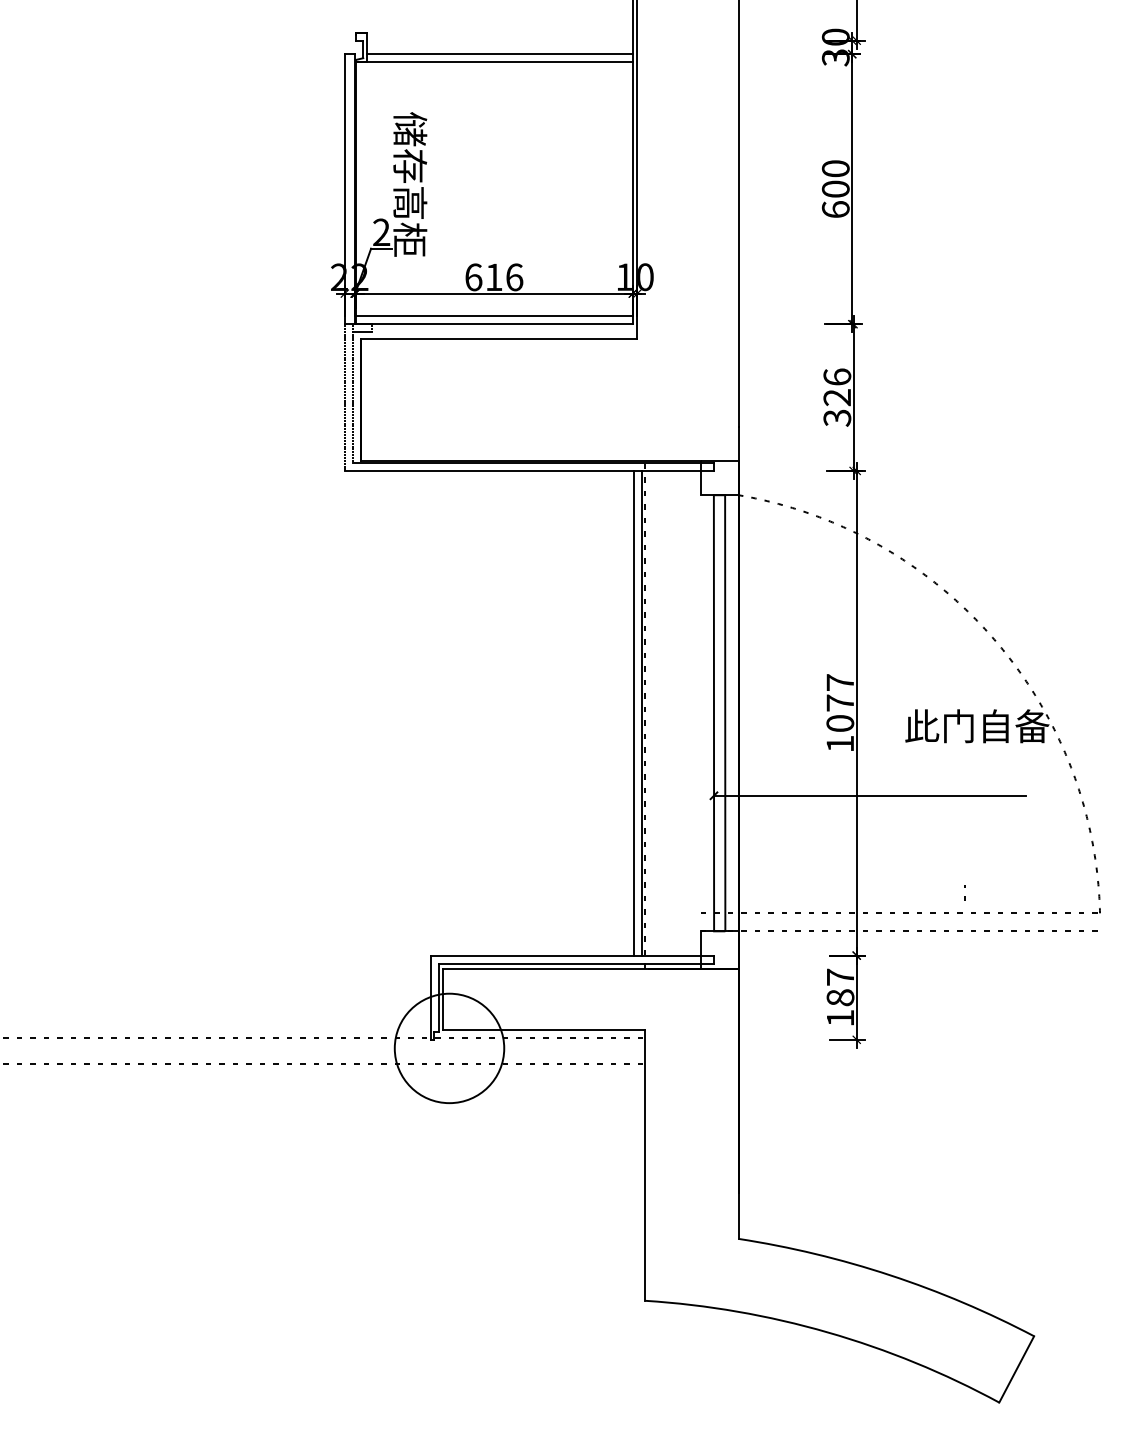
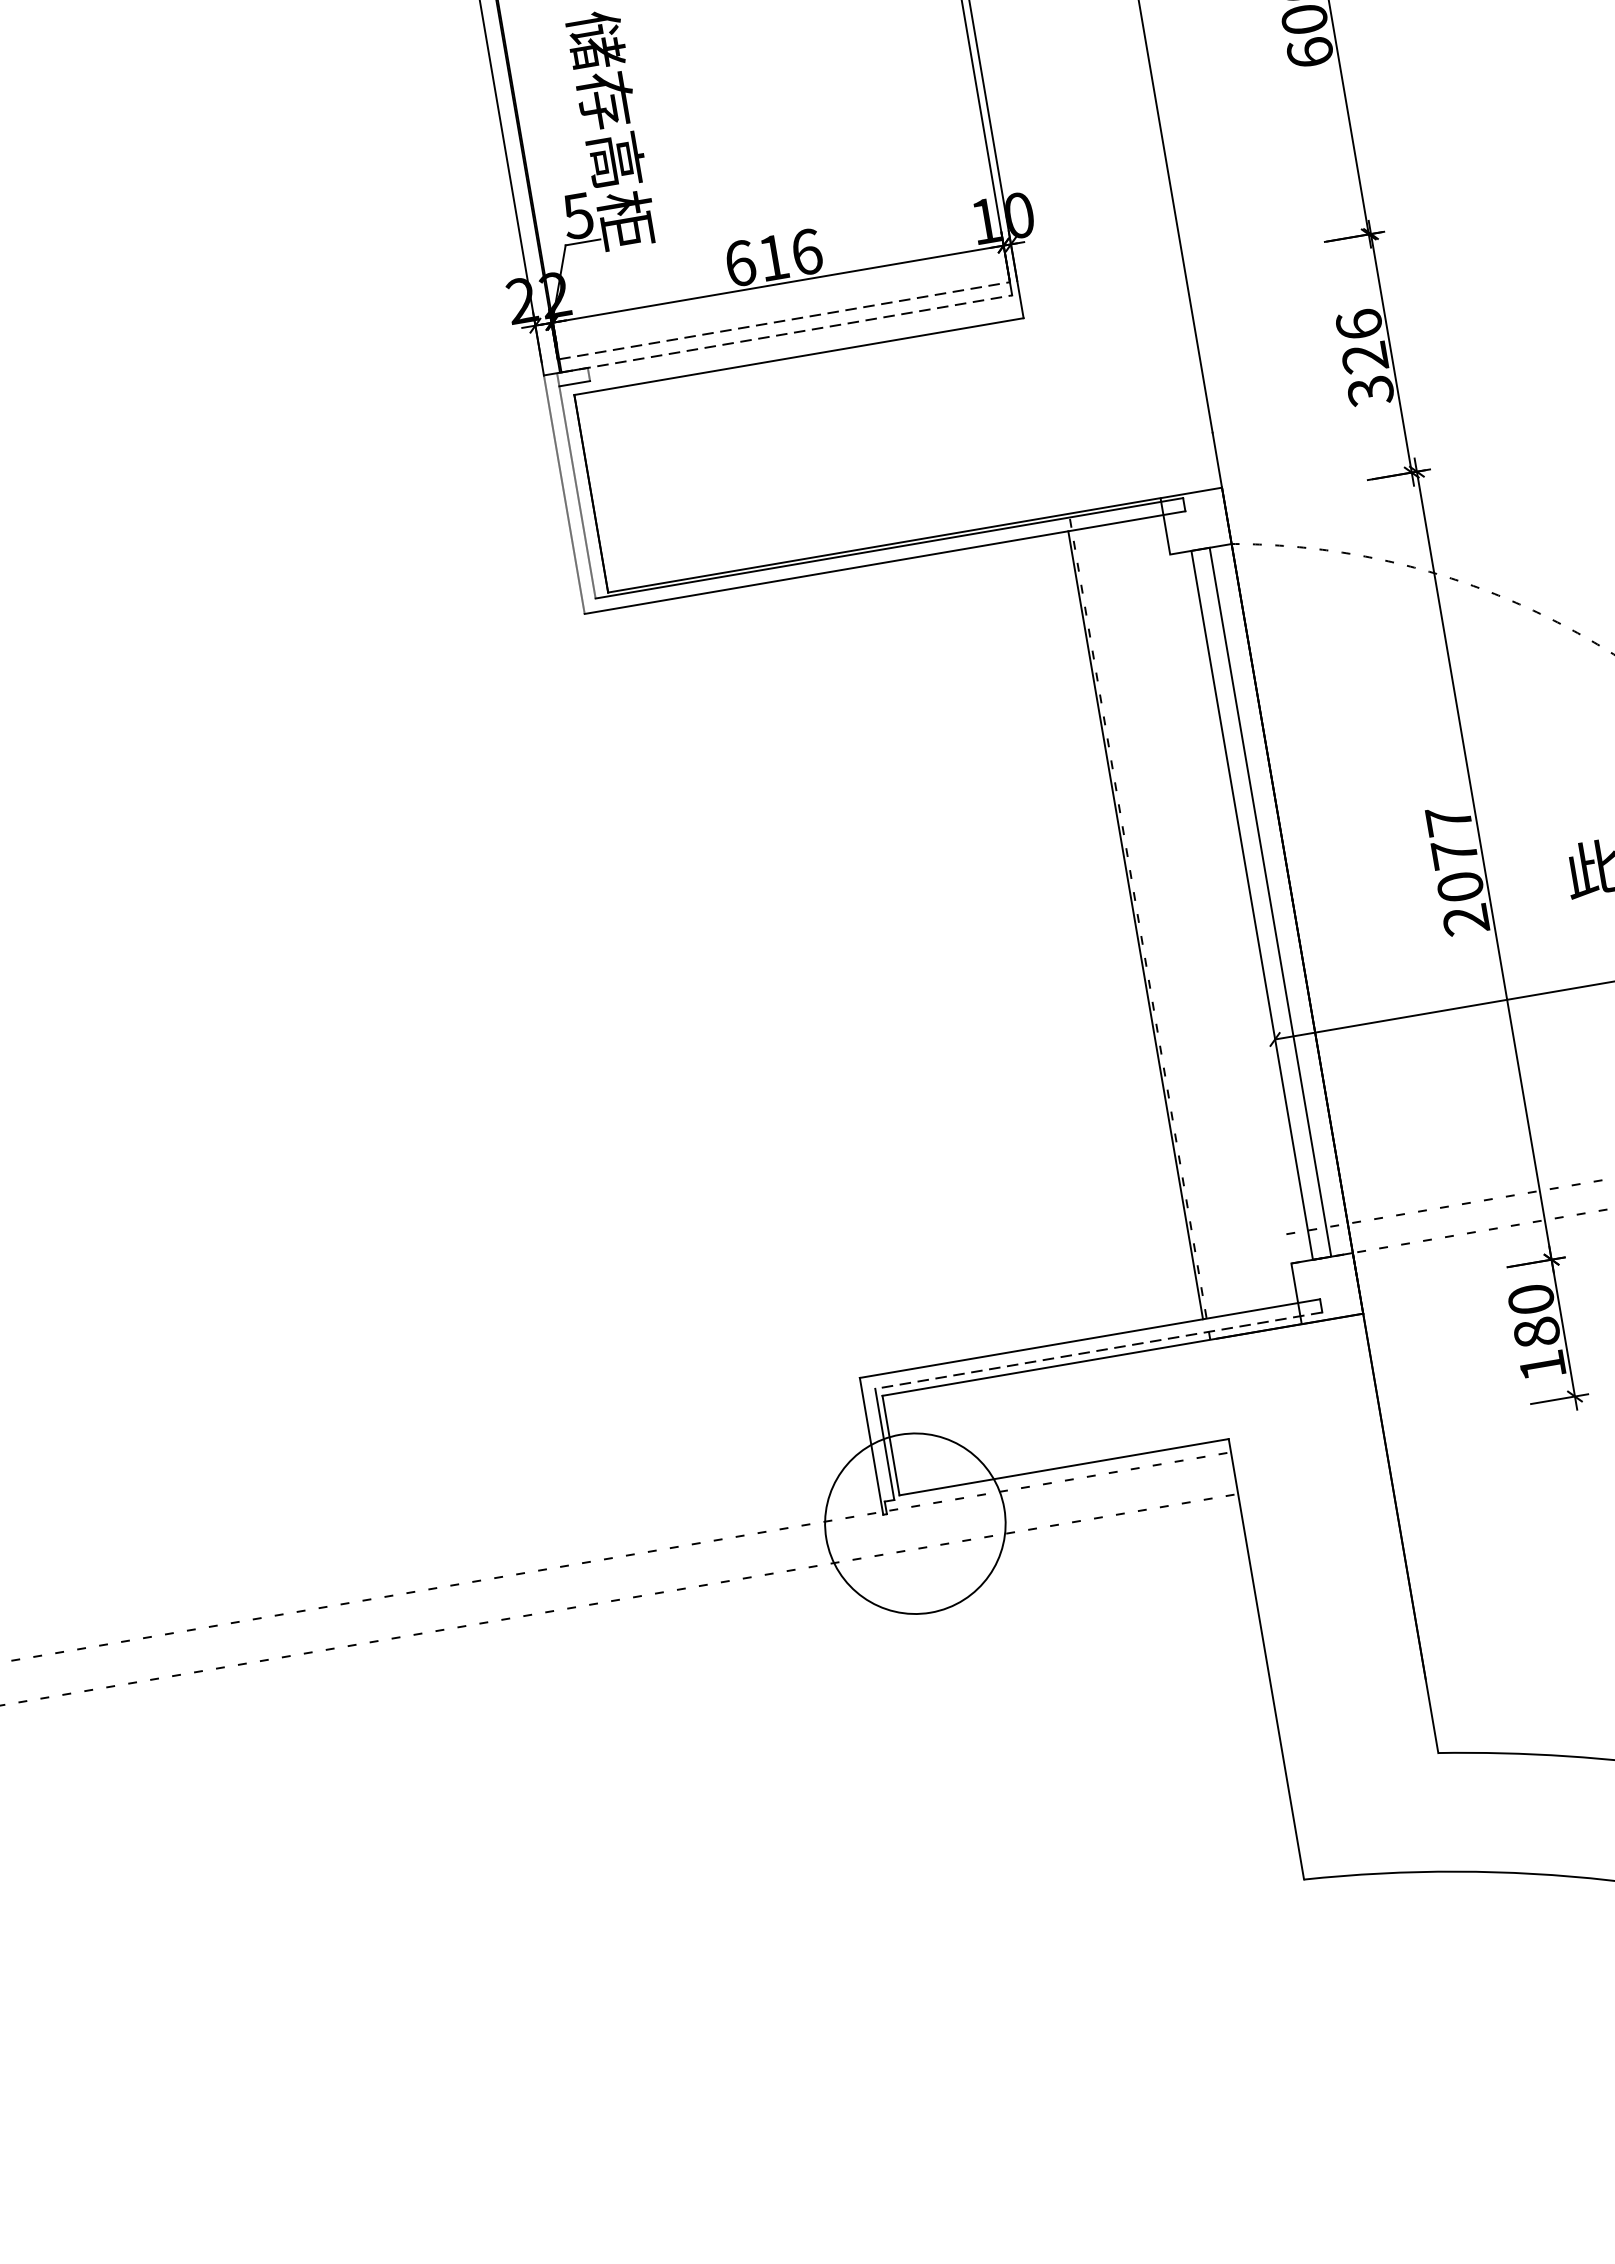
text: (381, 232) -> (578, 216), 2 -> 5
line: (494, 316) -> (785, 321), solid -> dashed
line: (494, 324) -> (787, 334), solid -> dashed
line: (634, 712) -> (1122, 926), removed
text: (839, 743) -> (1464, 919), 1077 -> 2077
line: (576, 963) -> (1098, 1350), solid -> dashed
text: (840, 976) -> (1531, 1298), 187 -> 180

